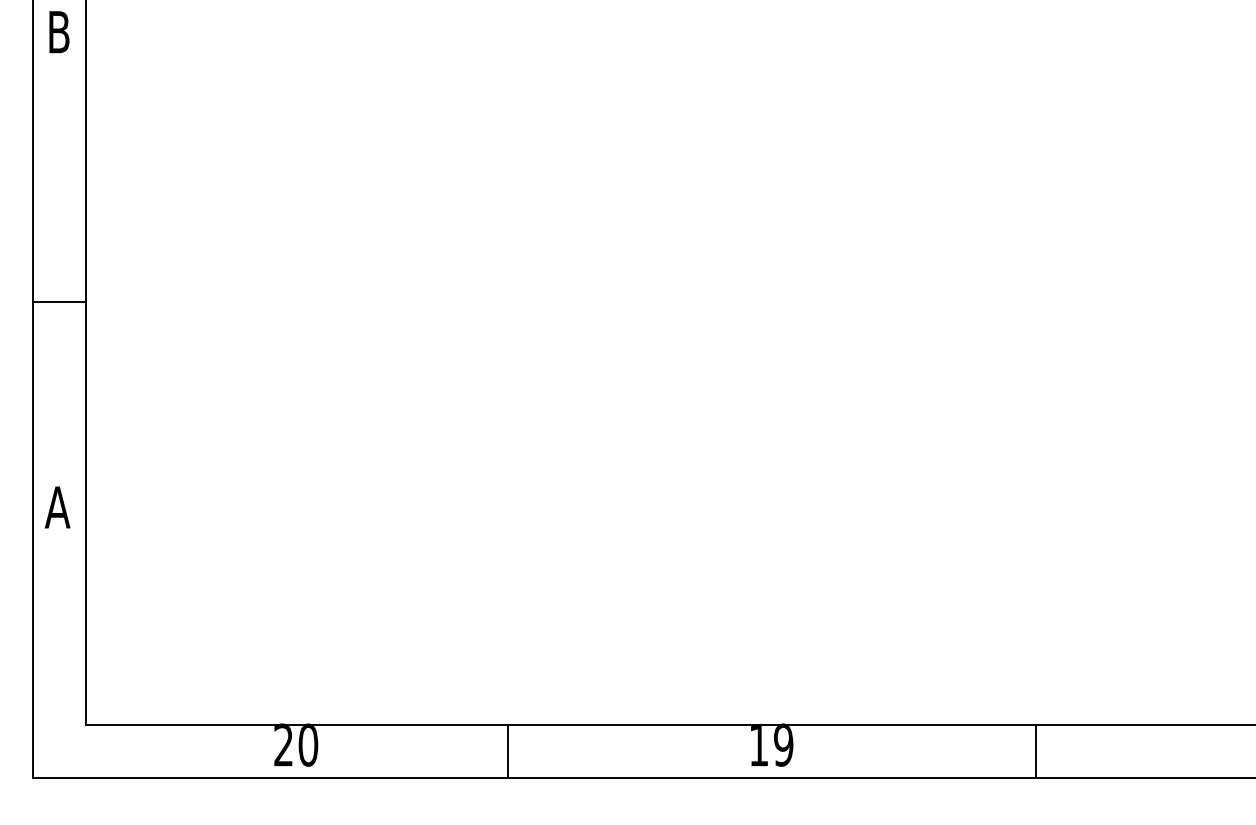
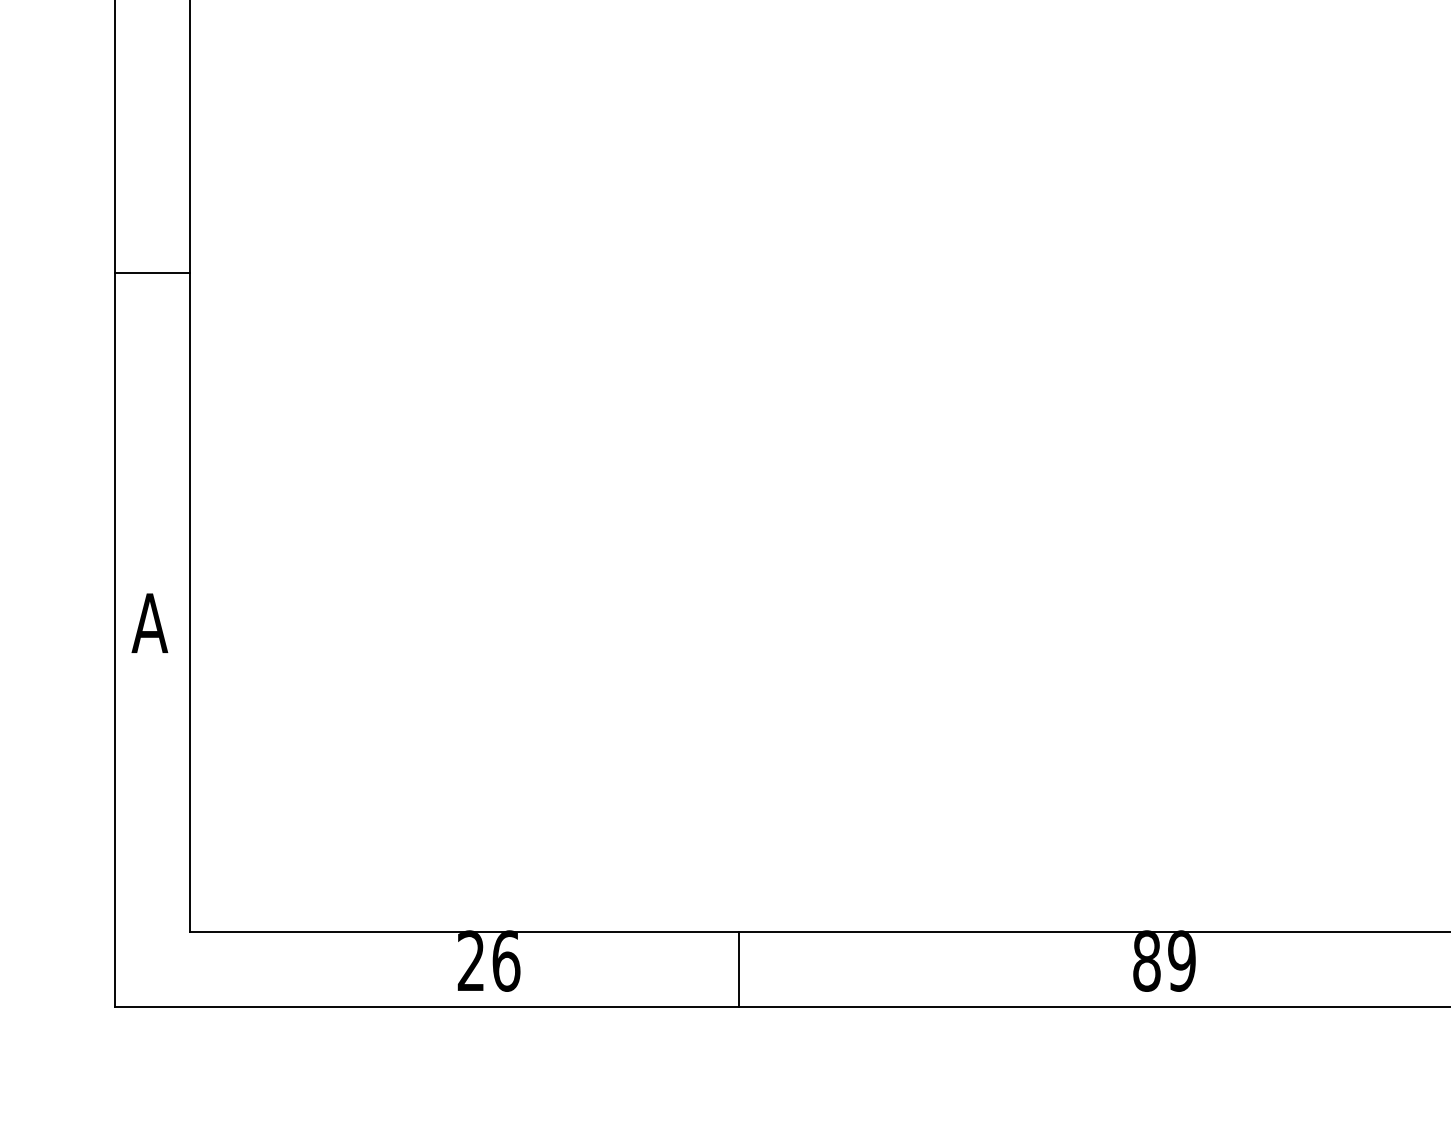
line: (58, 302) -> (151, 273), moved
text: (308, 744) -> (506, 960), 20 -> 26
text: (758, 744) -> (1146, 960), 19 -> 89
line: (508, 750) -> (739, 968), moved

